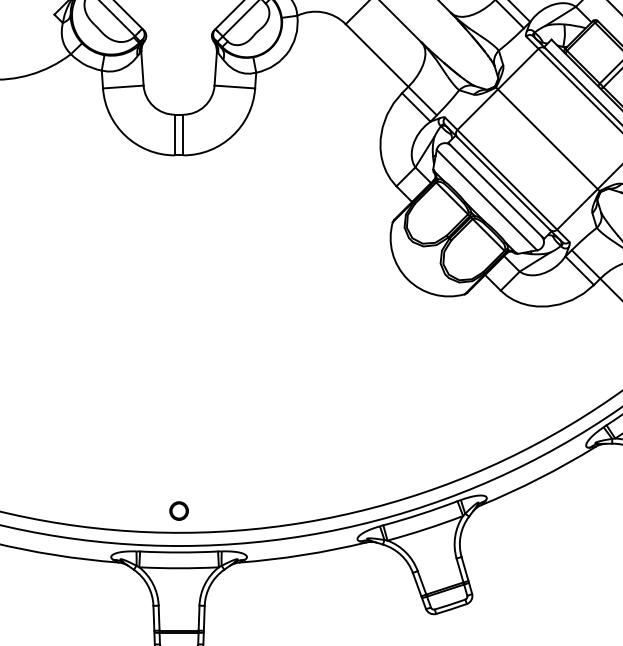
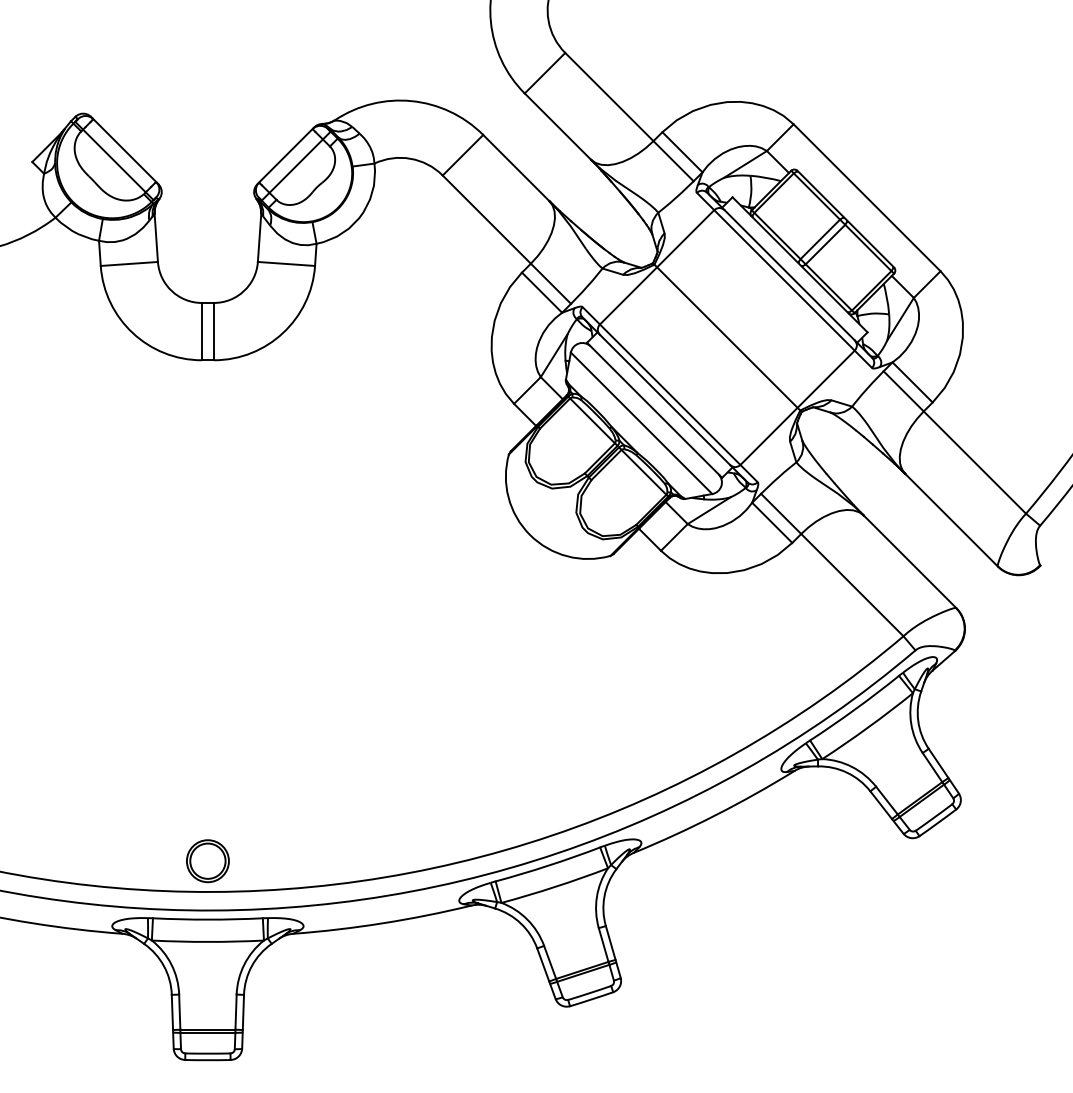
part: (178, 511) -> (207, 861), size x1.67

